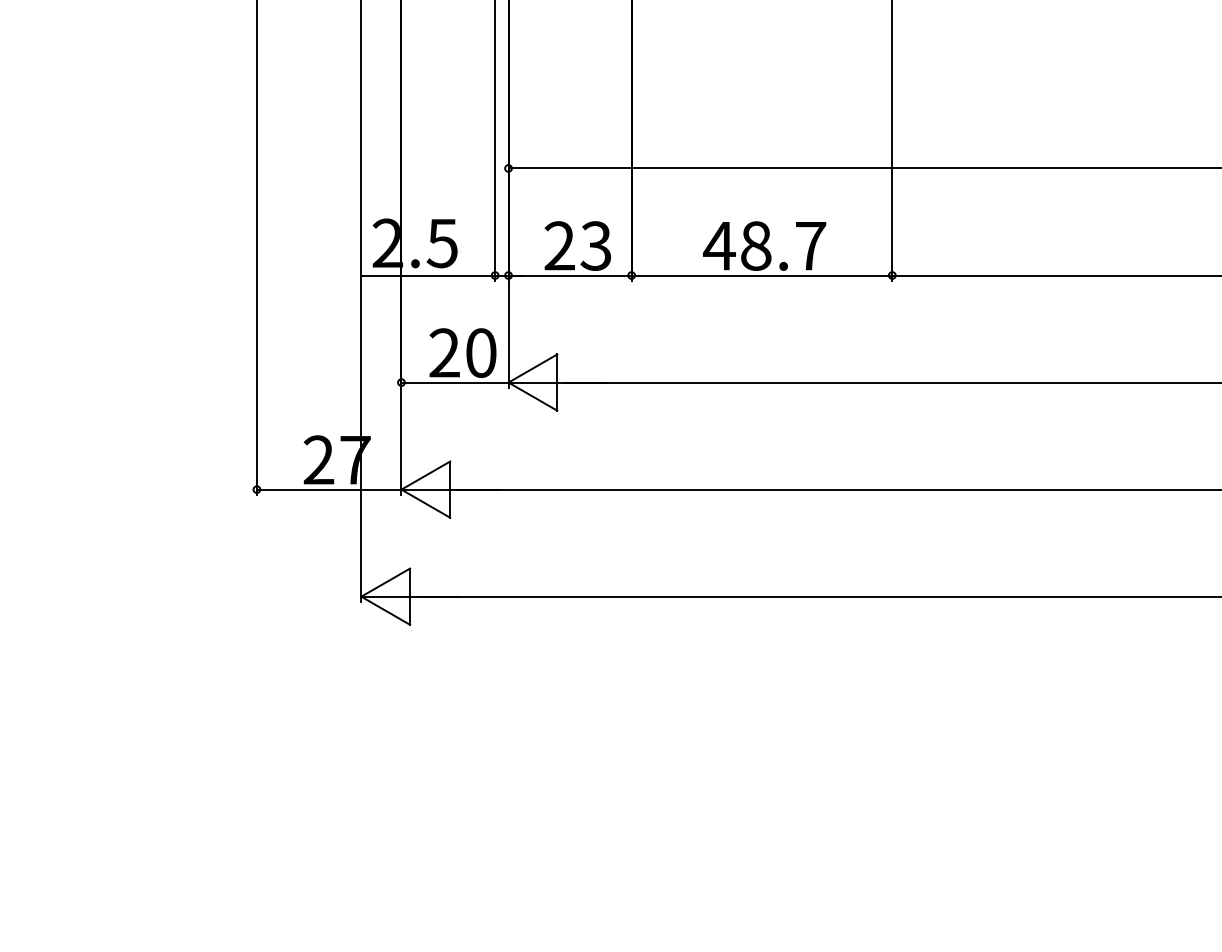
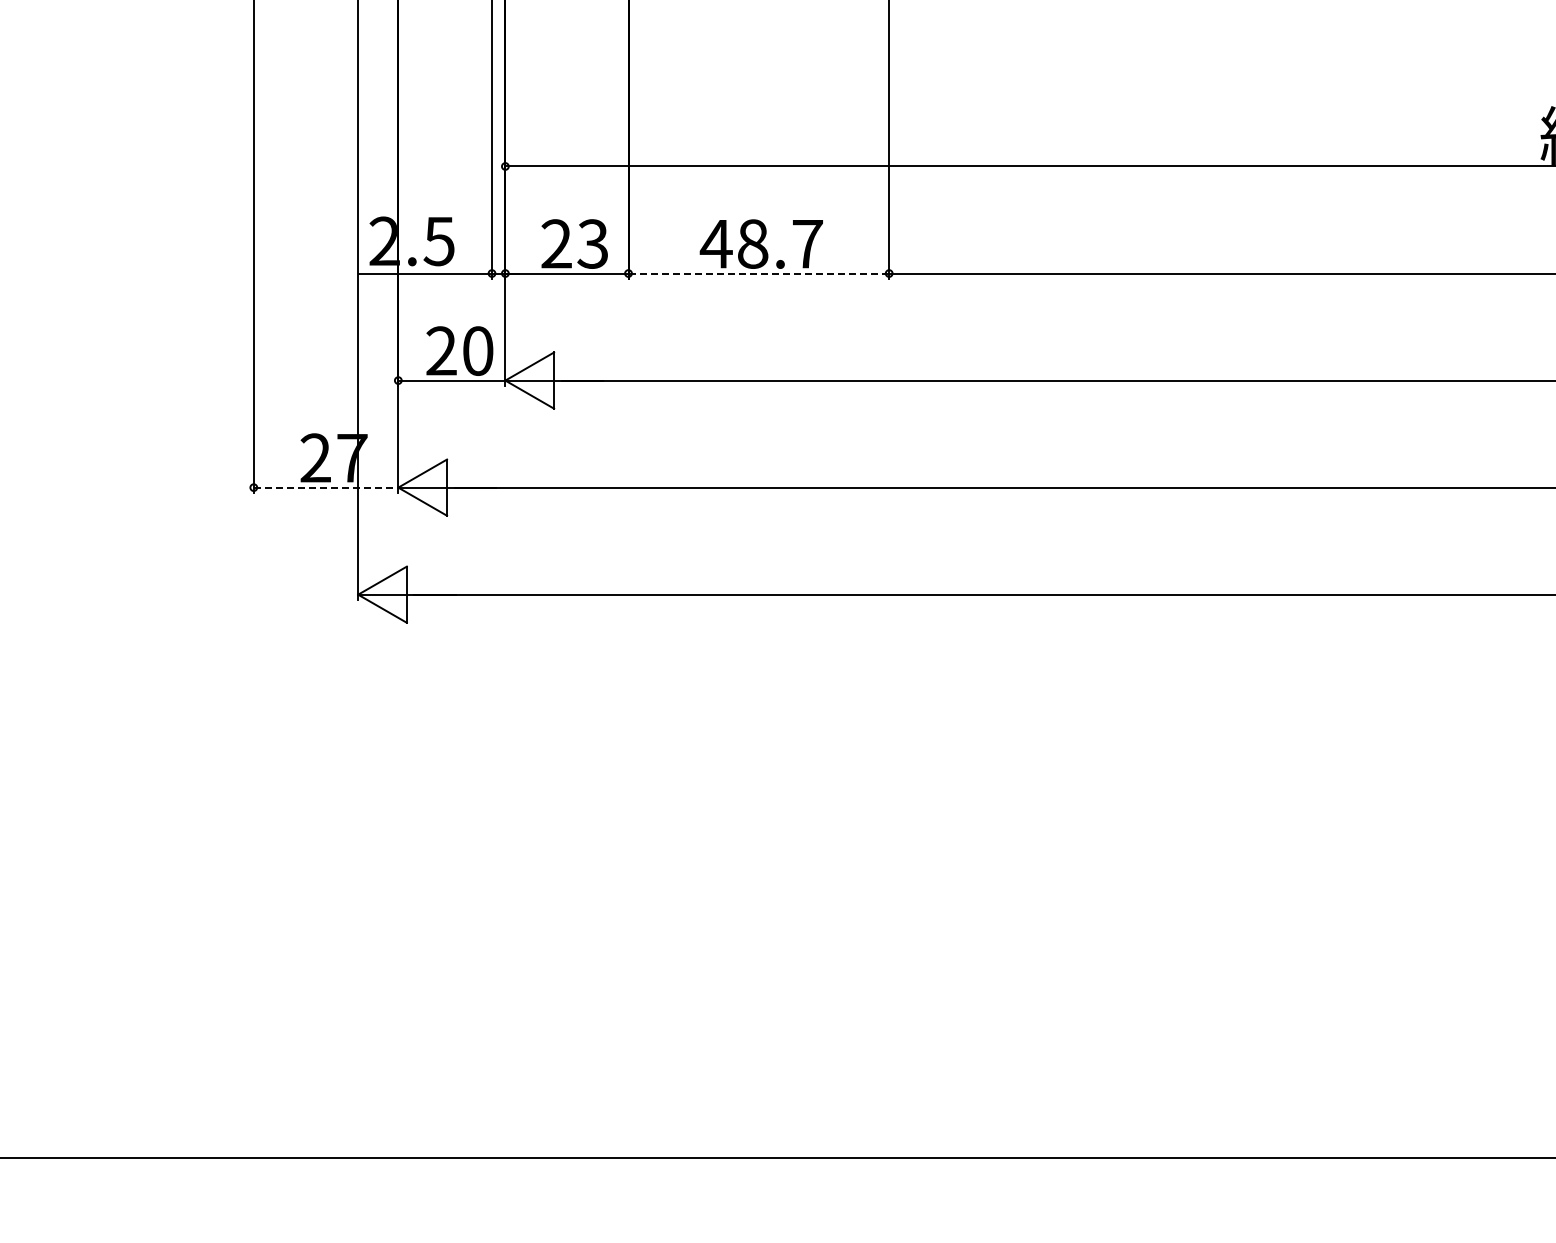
line: (761, 275) -> (758, 273), solid -> dashed
line: (329, 489) -> (326, 487), solid -> dashed

